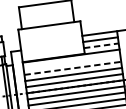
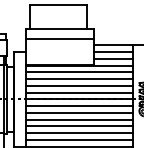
line: (50, 34) -> (59, 38), added
line: (101, 45) -> (113, 58), dashed -> solid
line: (71, 62) -> (78, 72), added
line: (73, 68) -> (79, 79), dashed -> solid

